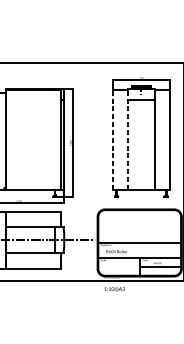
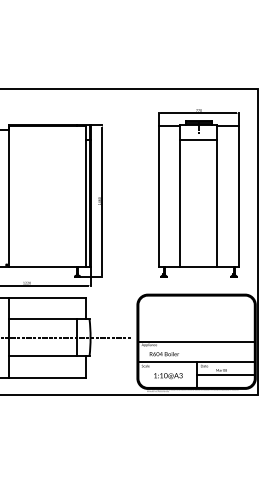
line: (112, 139) -> (158, 196), dashed -> solid
line: (128, 139) -> (180, 196), dashed -> solid
text: (114, 289) -> (168, 376), moved

